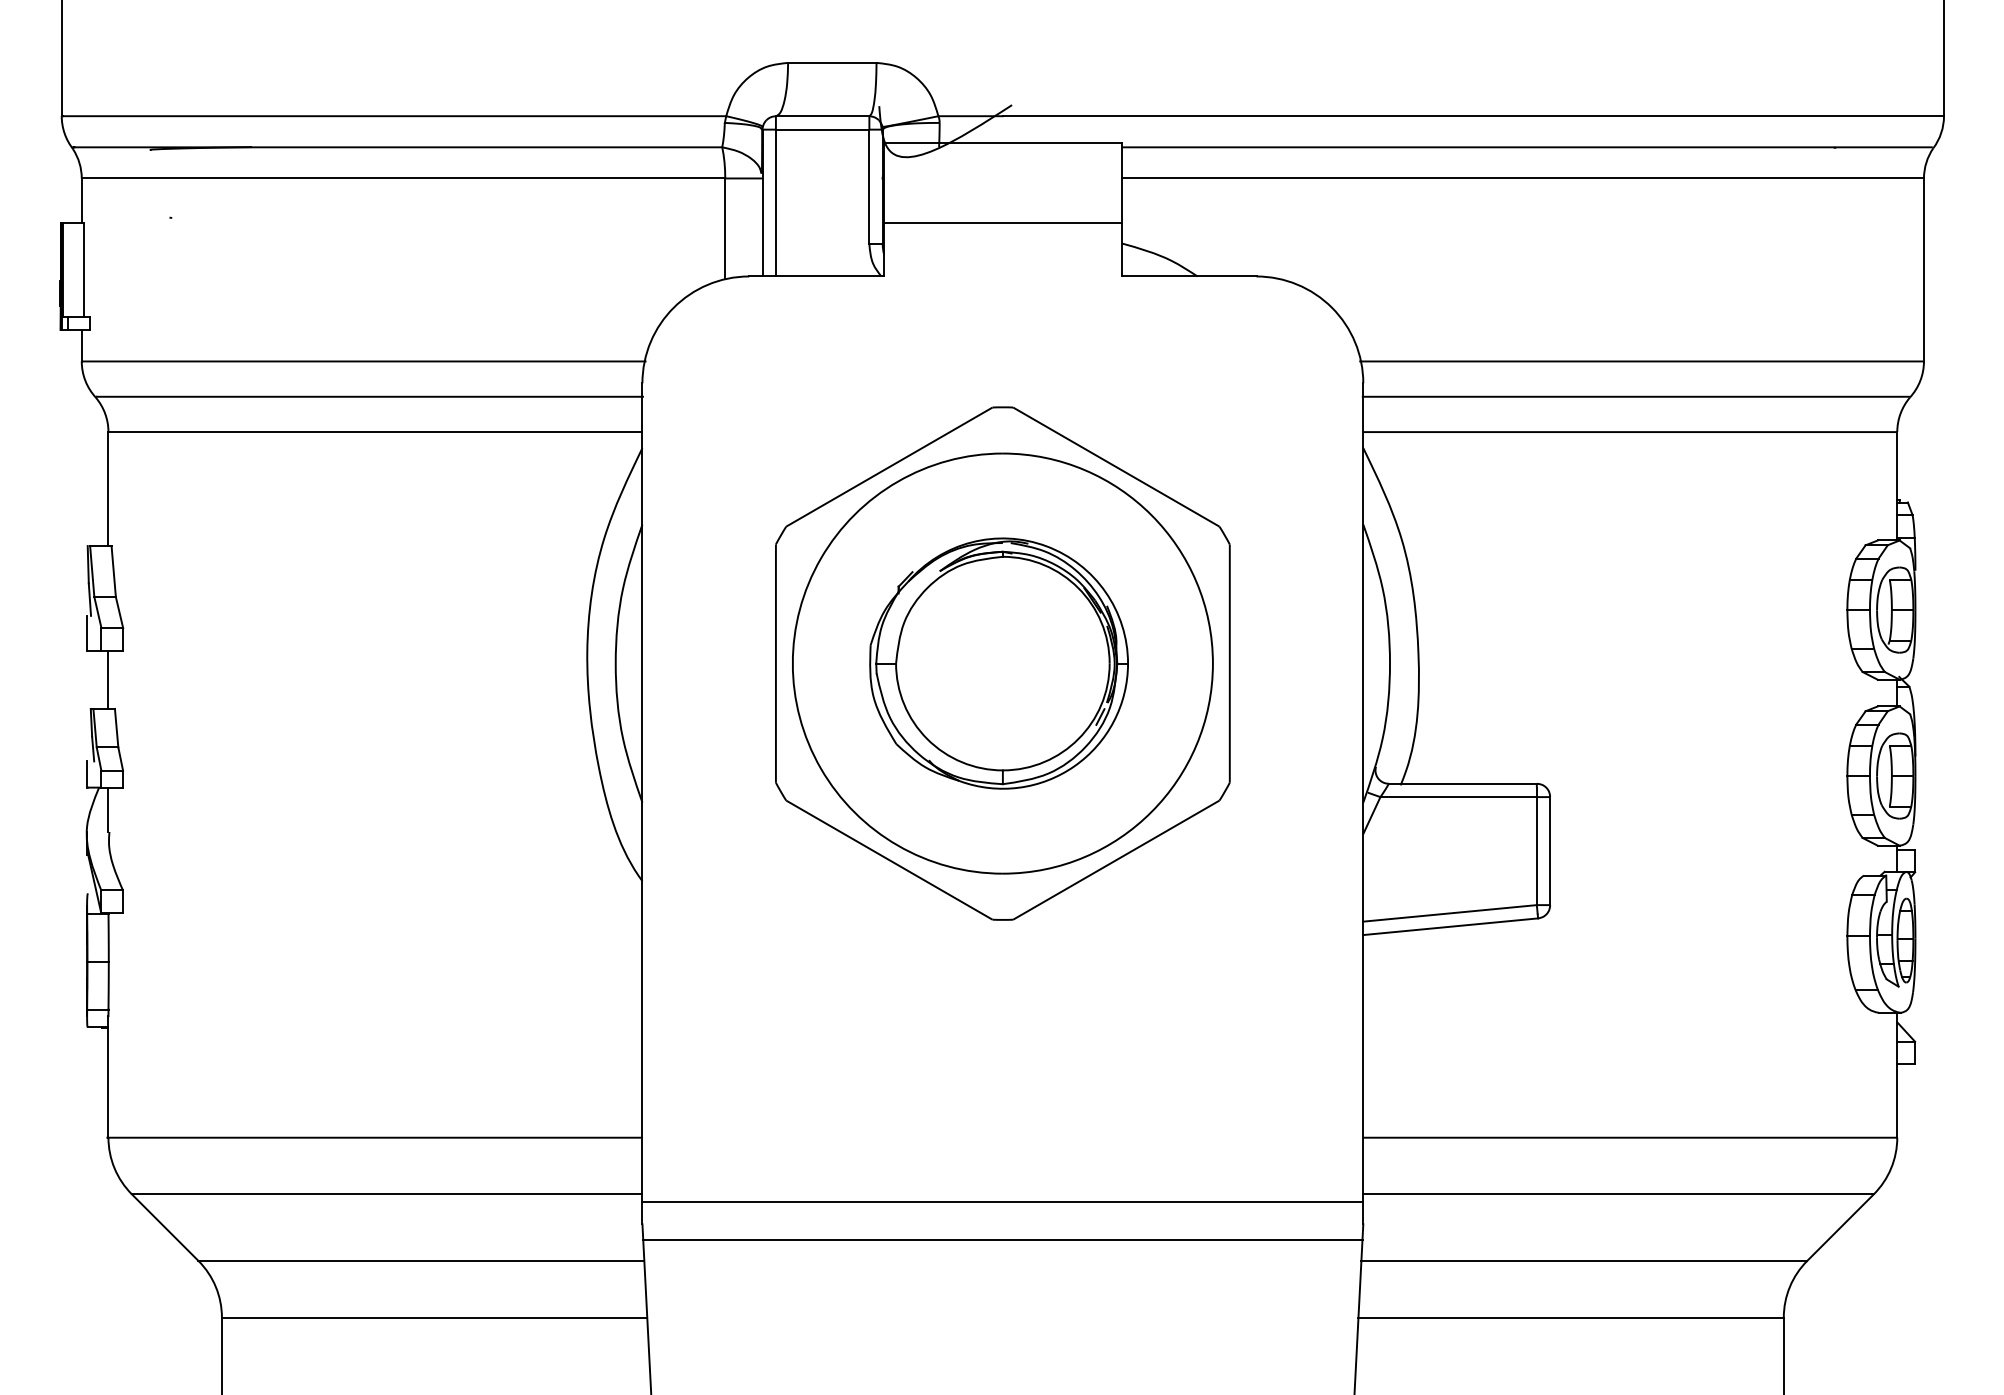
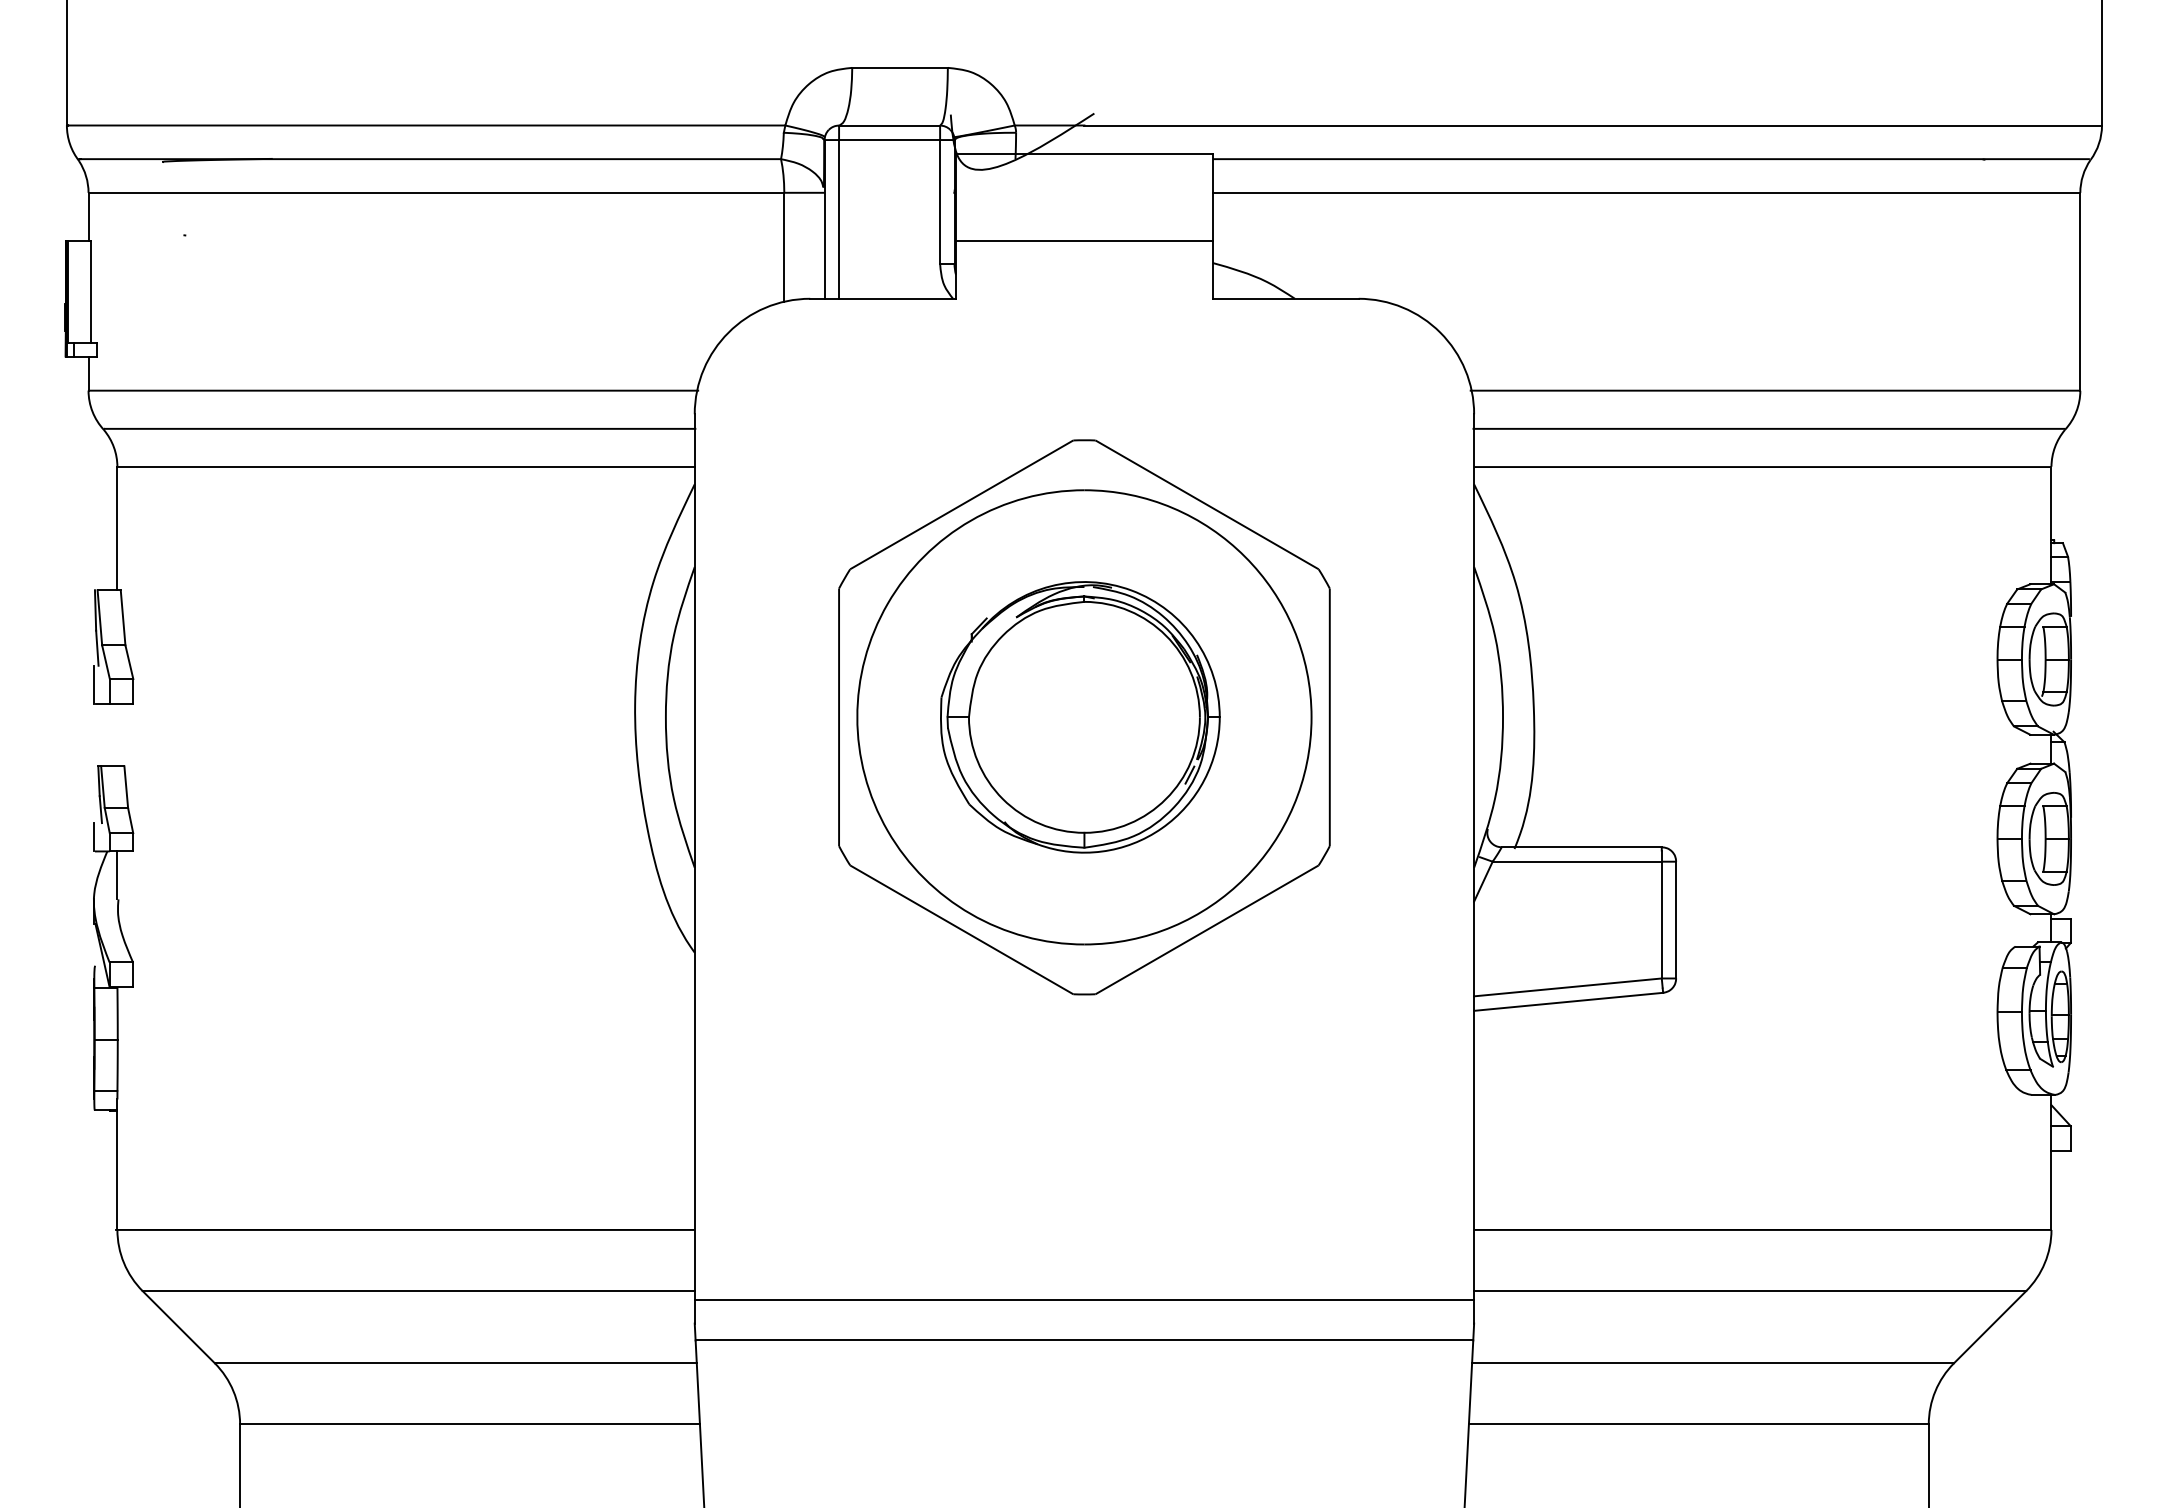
line: (108, 679) -> (117, 734), removed

